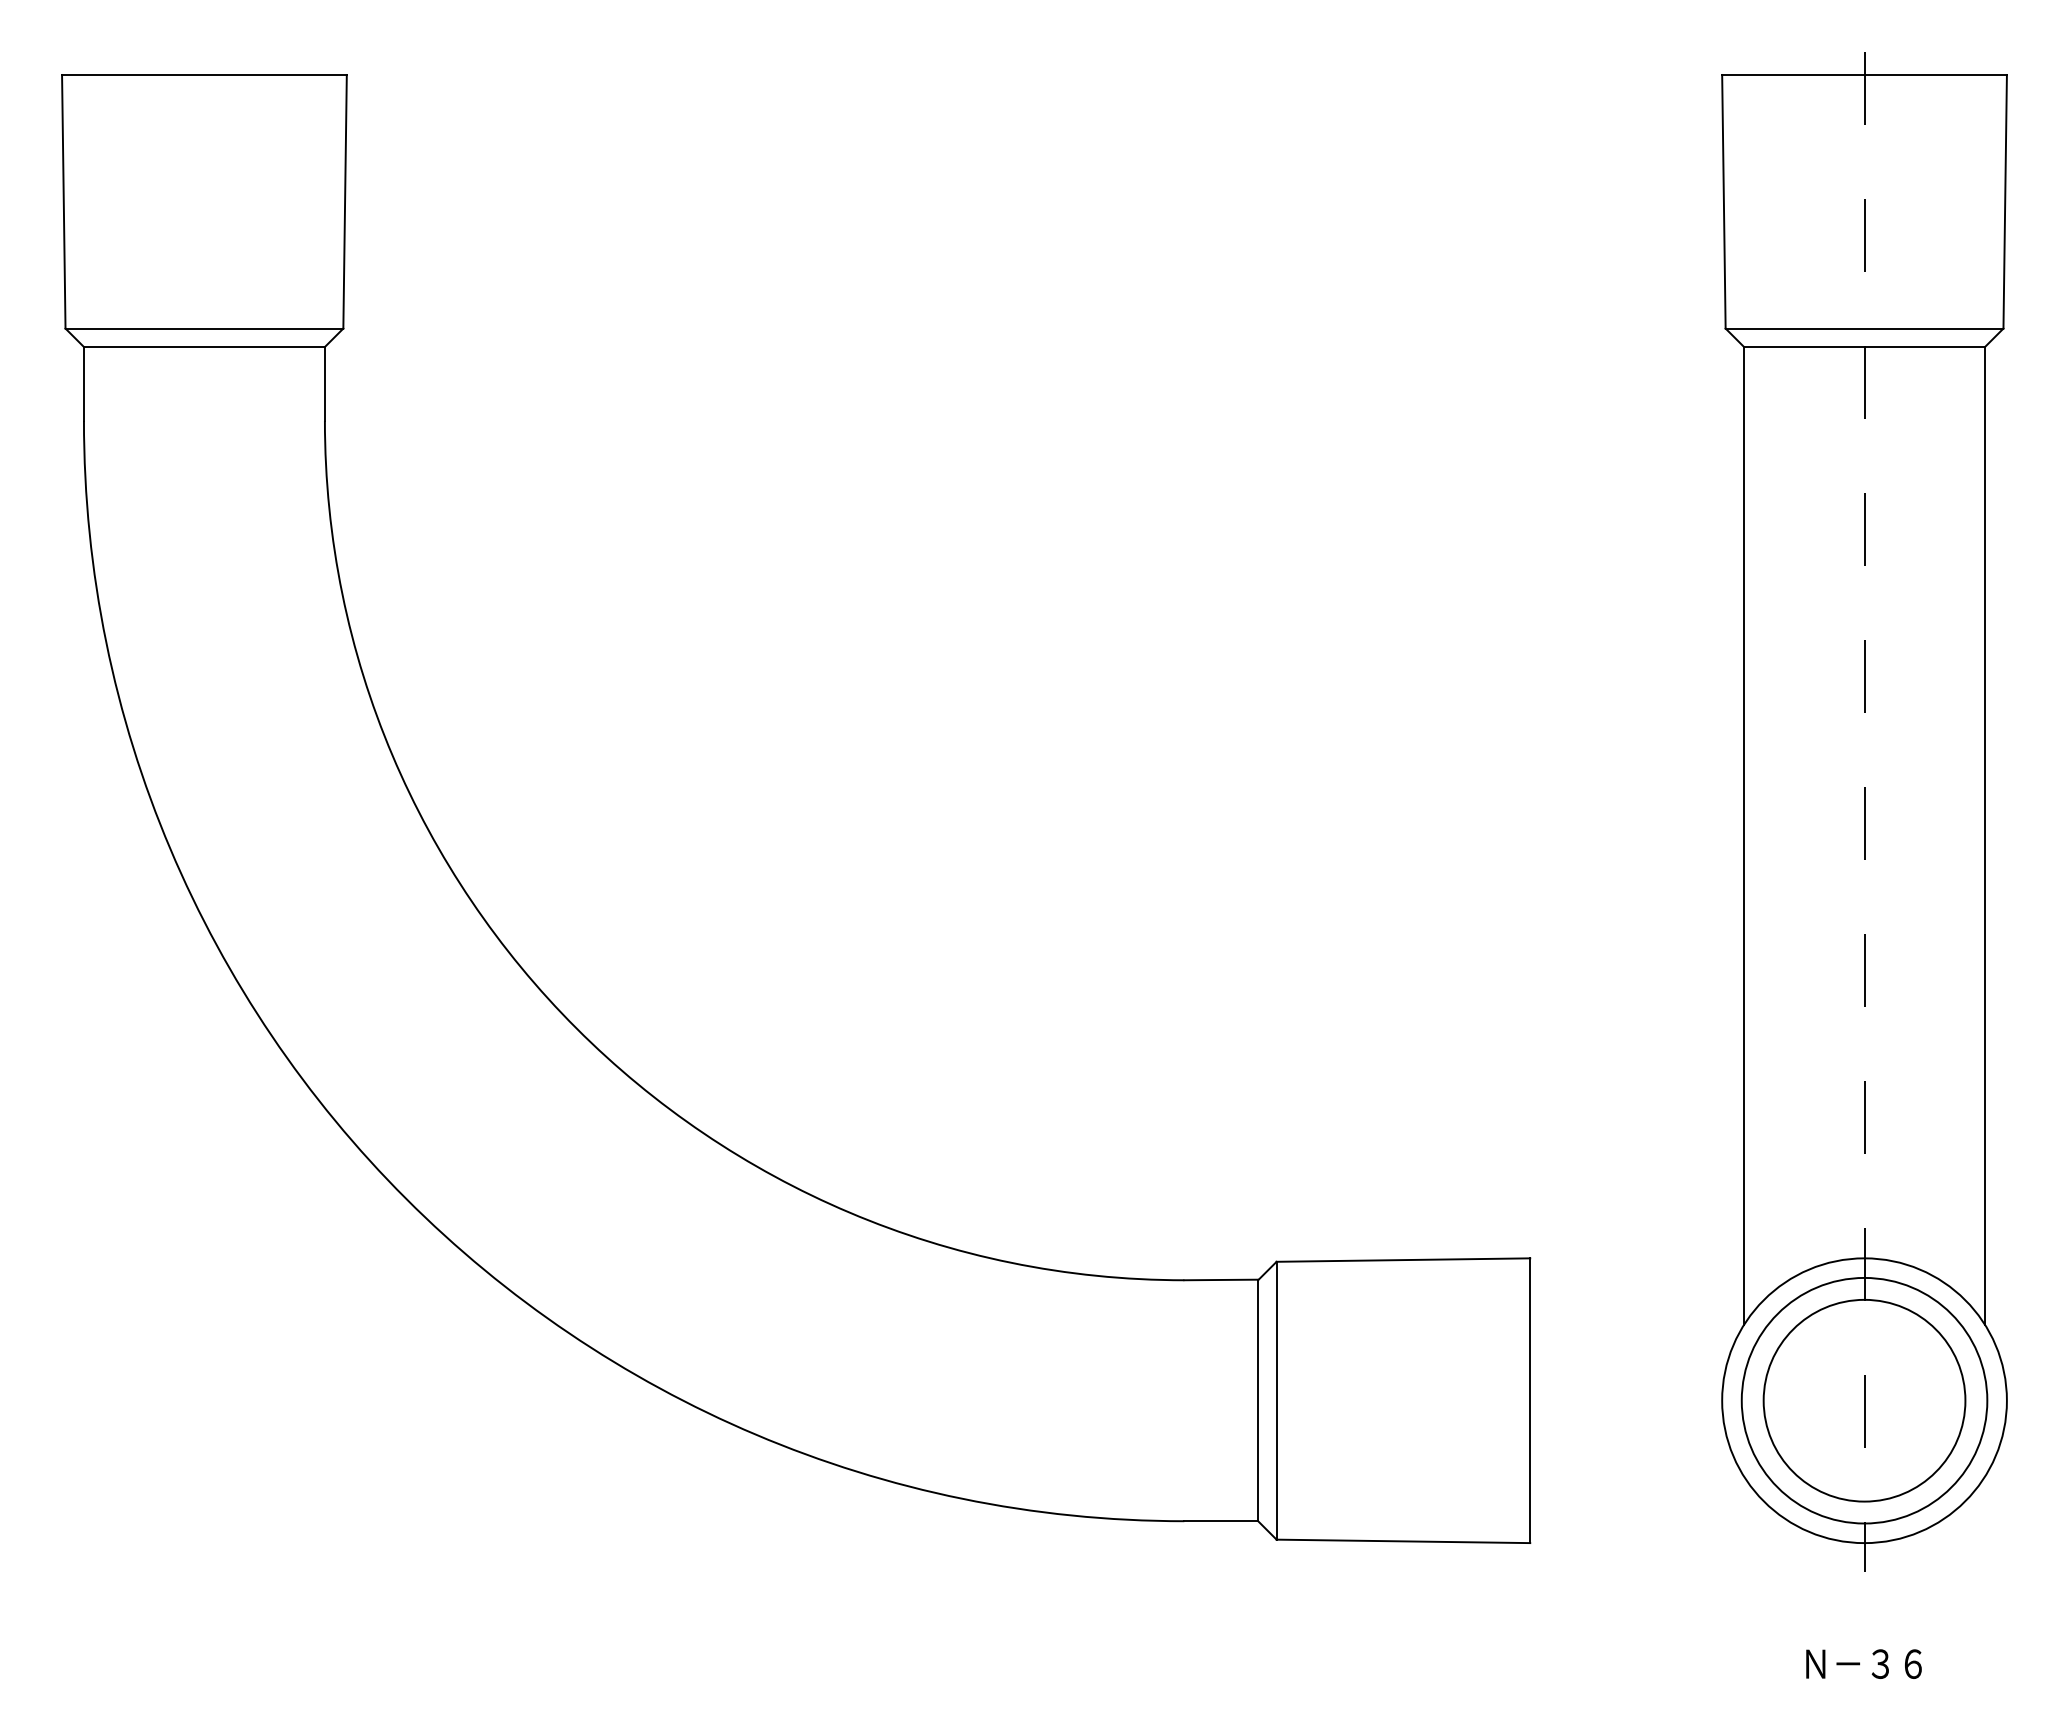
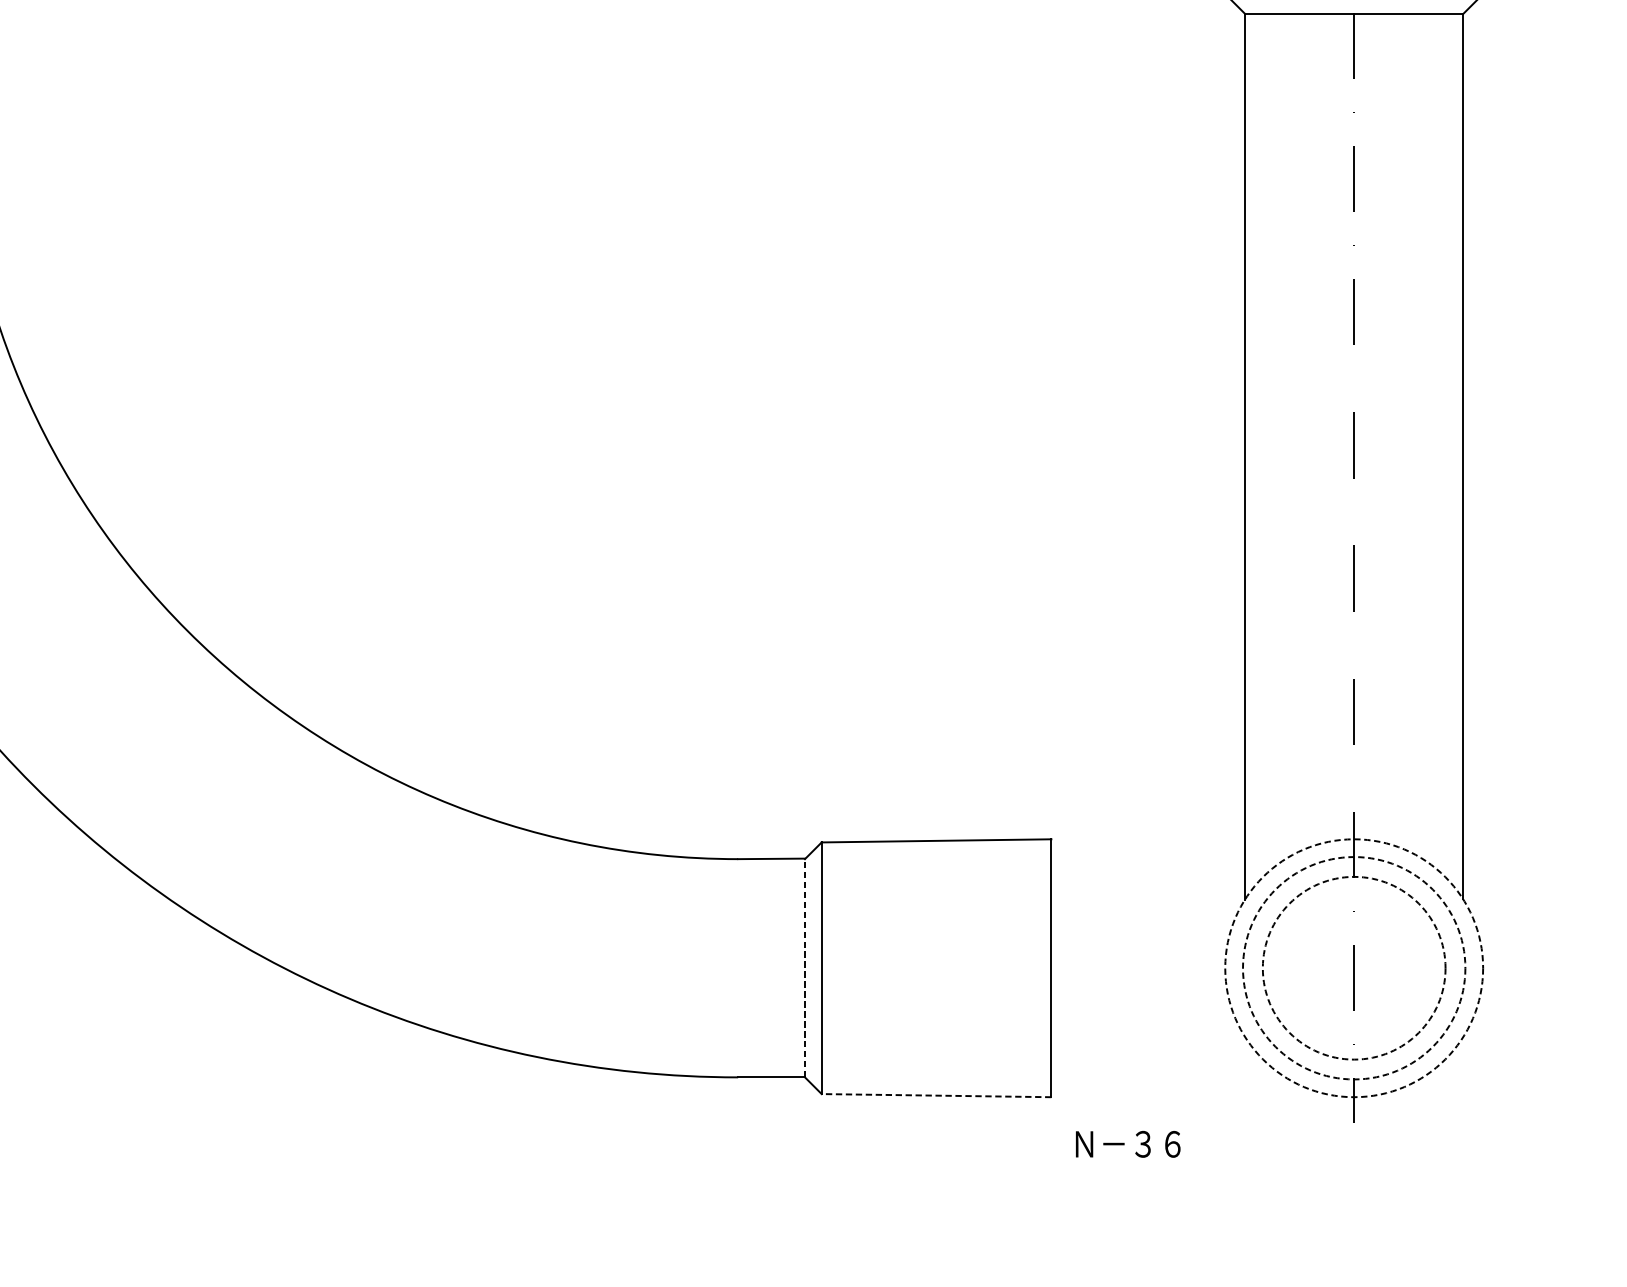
line: (1258, 1400) -> (805, 968), solid -> dashed
circle: (1864, 1400) -> (1354, 968), solid -> dashed
circle: (1864, 1400) -> (1354, 968), solid -> dashed
circle: (1864, 1400) -> (1354, 968), solid -> dashed
line: (1403, 1541) -> (936, 1095), solid -> dashed
text: (1863, 1663) -> (1127, 1143), moved

